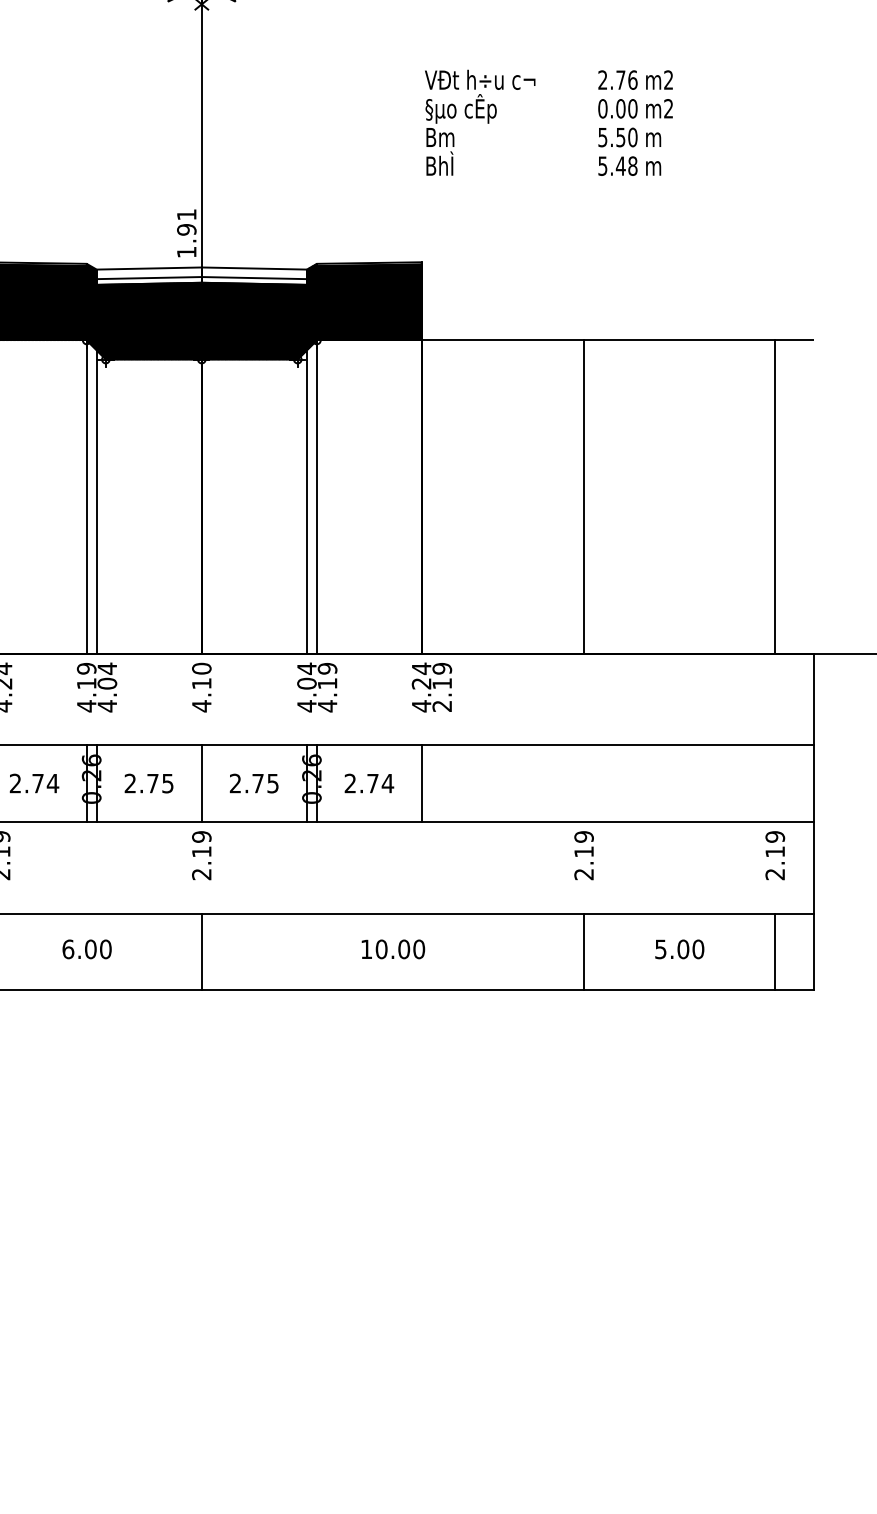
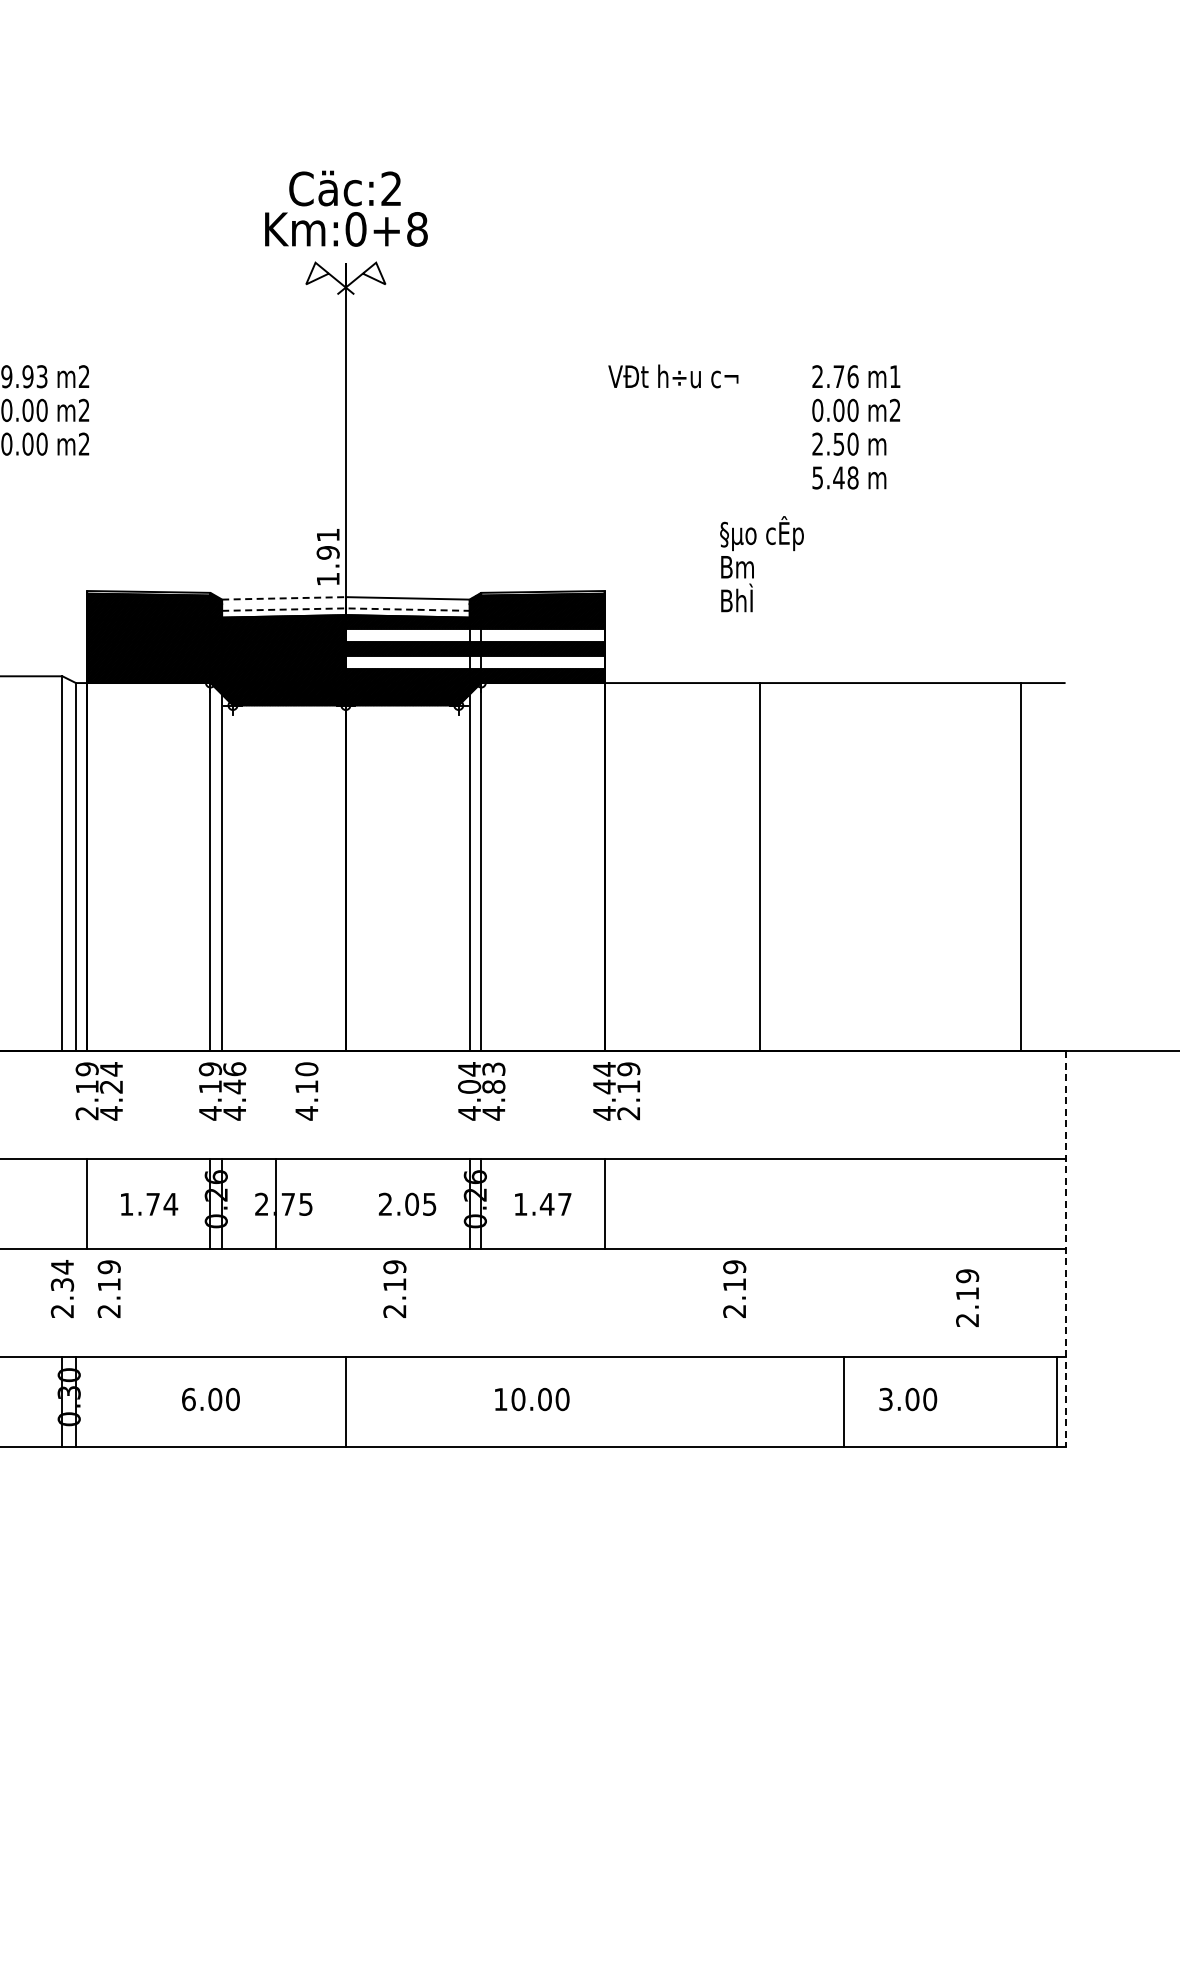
text: (668, 79) -> (894, 376), m2 -> m1
text: (460, 135) -> (761, 564), moved
text: (602, 136) -> (817, 443), 5.50 -> 2.50
line: (149, 268) -> (284, 598), solid -> dashed
line: (201, 277) -> (345, 608), solid -> dashed
hatch: (311, 300) -> (474, 635), removed
hatch: (311, 323) -> (474, 662), removed
line: (583, 497) -> (759, 867), moved
text: (327, 675) -> (493, 1077), 4.19 -> 4.83
text: (107, 676) -> (234, 1078), 4.04 -> 4.46
text: (421, 683) -> (604, 1086), 4.24 -> 4.44
text: (201, 687) -> (306, 1091), moved
text: (15, 782) -> (126, 1203), 2.74 -> 1.74
text: (258, 782) -> (412, 1203), 2.75 -> 2.05
text: (369, 782) -> (543, 1203), 2.74 -> 1.47
line: (201, 783) -> (275, 1204), moved
line: (813, 821) -> (1065, 1249), solid -> dashed
text: (201, 855) -> (394, 1288), moved
text: (583, 855) -> (734, 1288), moved
text: (775, 855) -> (967, 1297), moved
text: (661, 948) -> (886, 1398), 5.00 -> 3.00
text: (393, 949) -> (532, 1399), moved
line: (583, 951) -> (843, 1402), moved
line: (775, 951) -> (1056, 1402), moved

